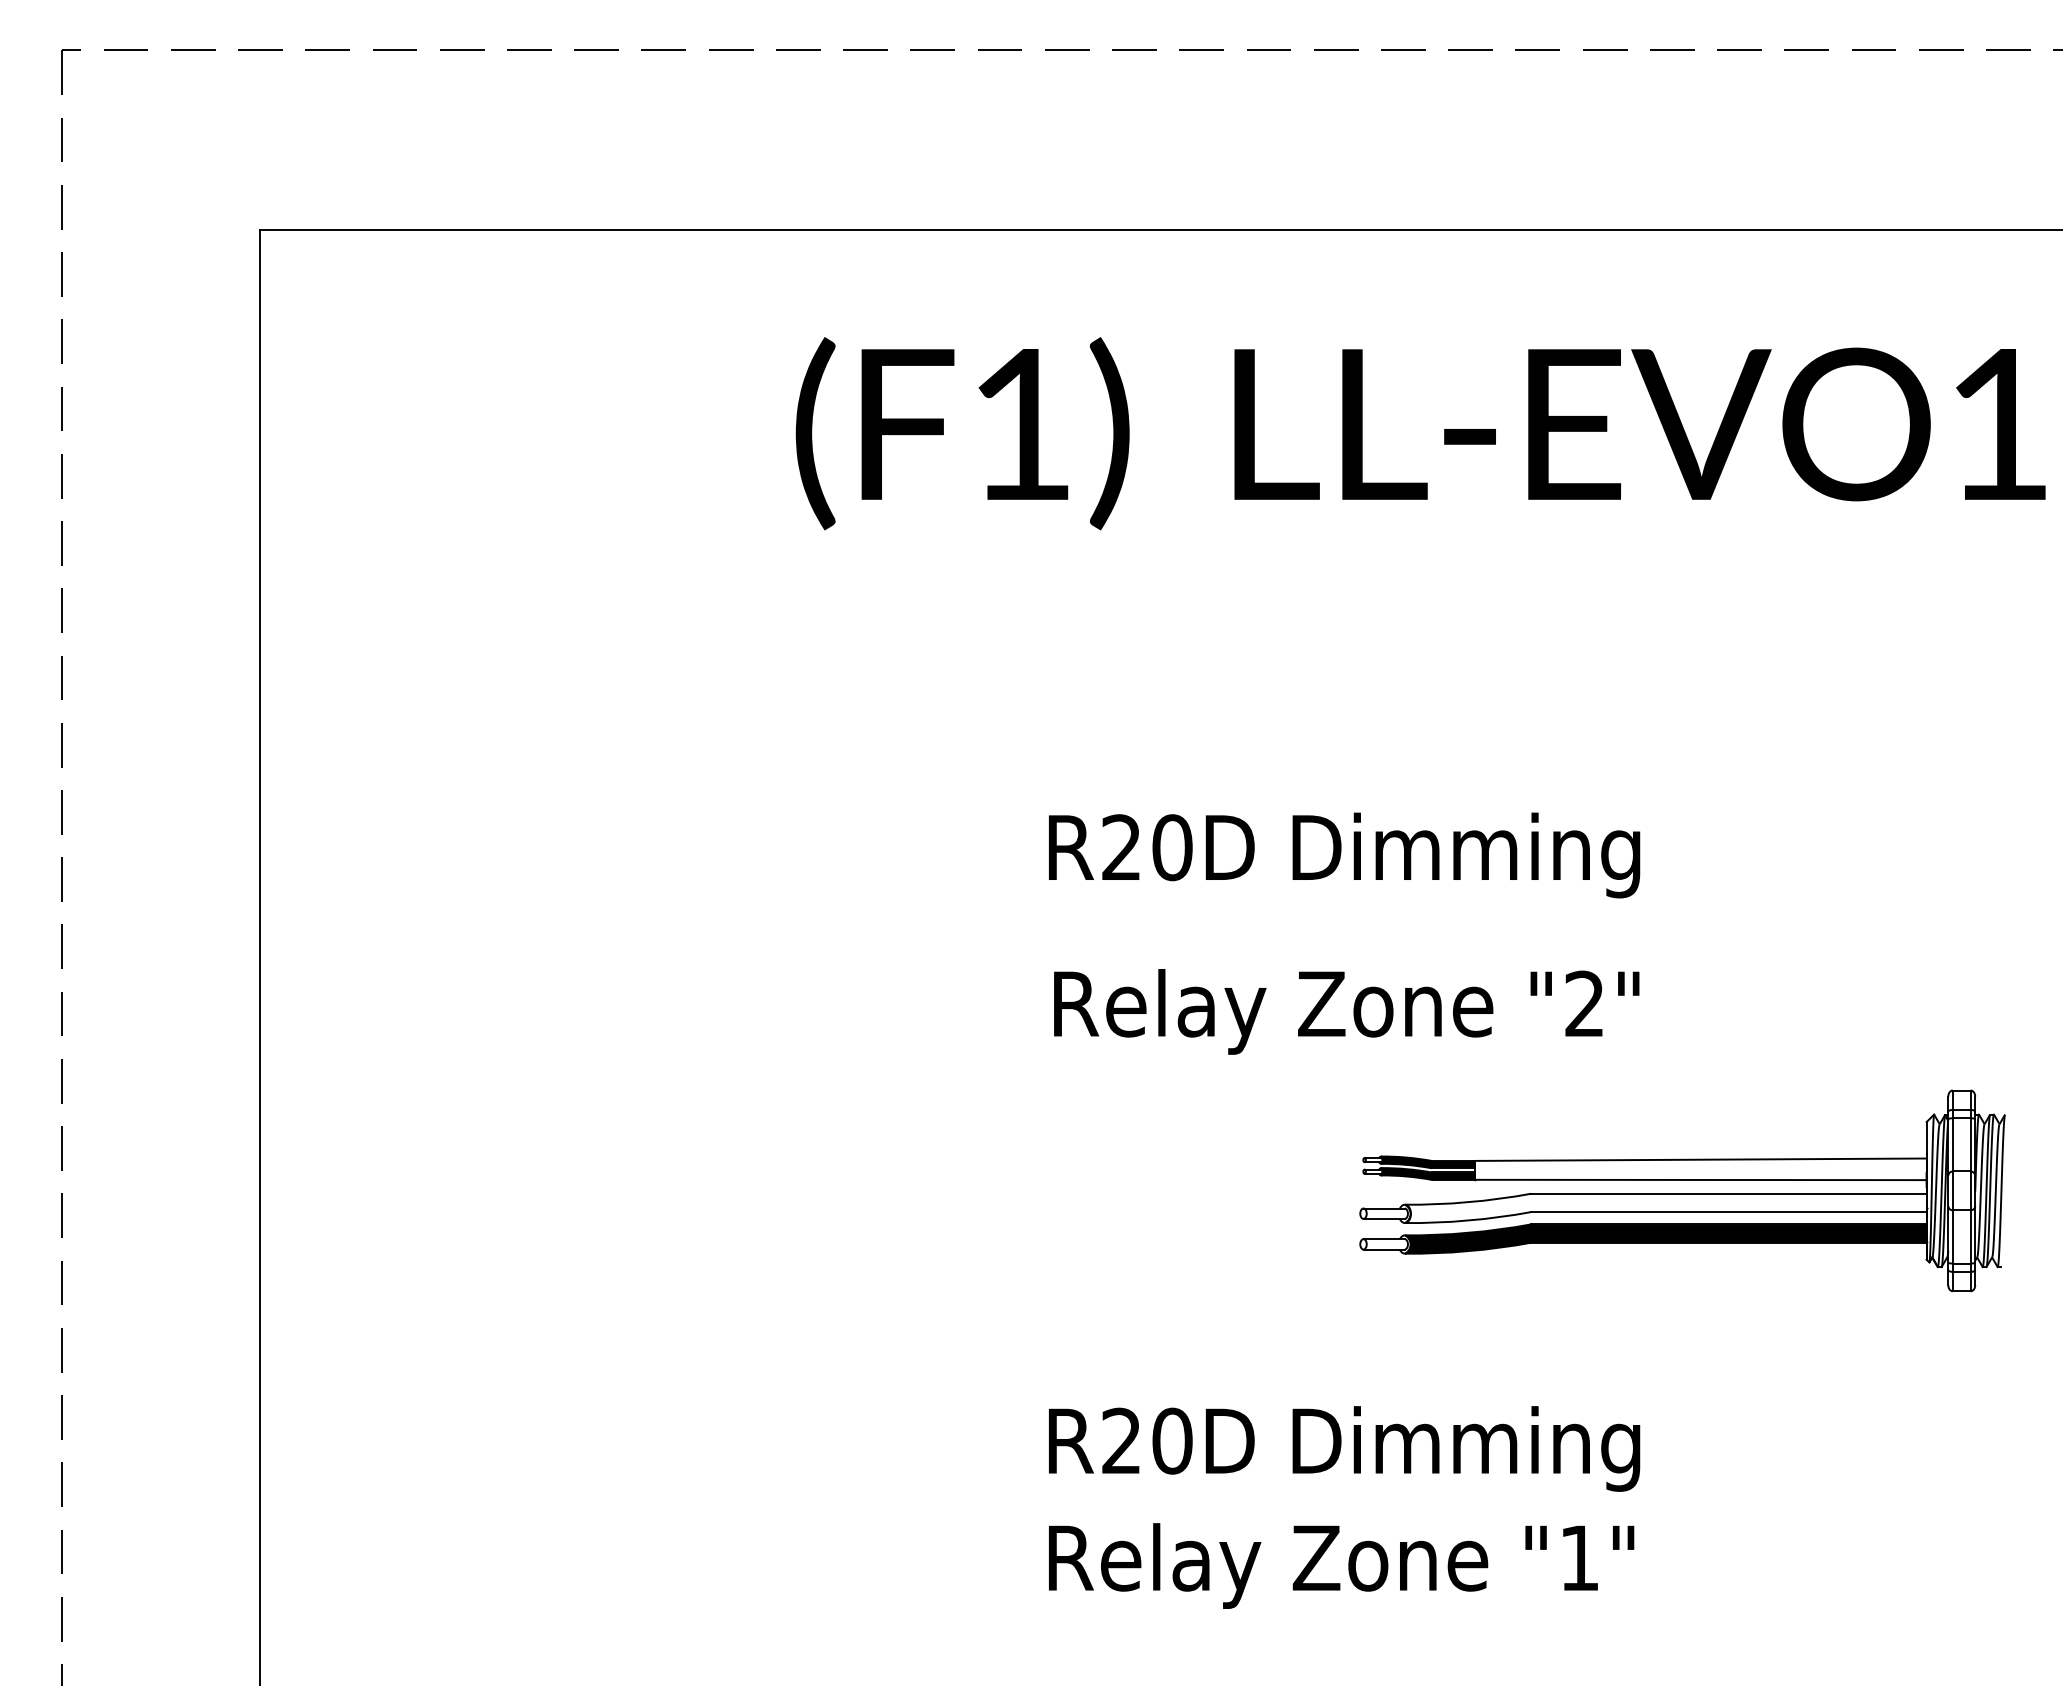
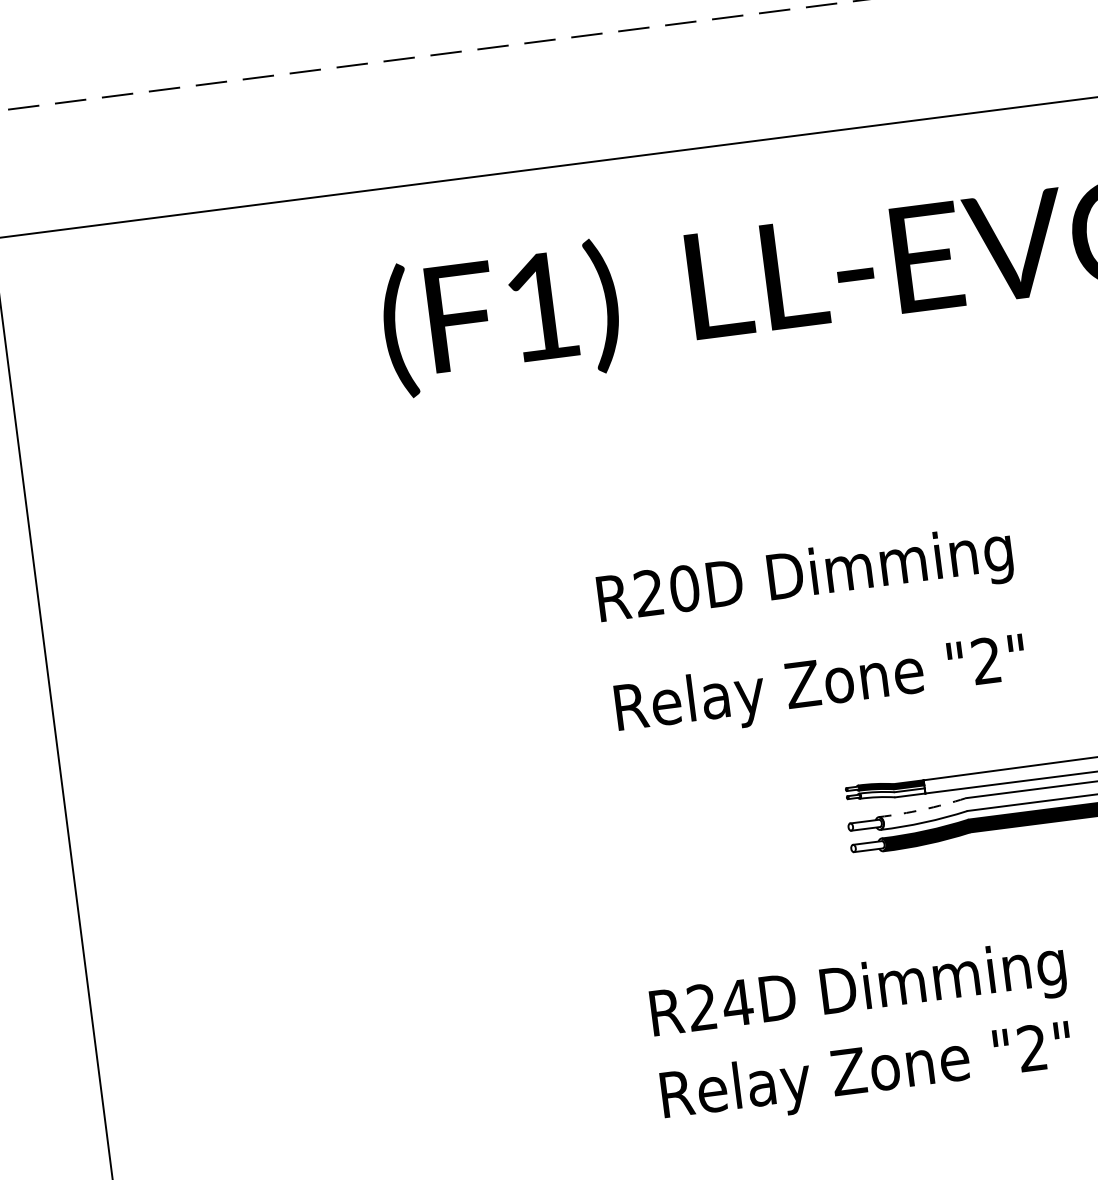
fill: (1427, 1173) -> (891, 793), removed
arc: (1468, 1202) -> (923, 809), solid -> dashed
text: (1172, 1440) -> (737, 1002), R20D -> R24D
text: (1578, 1557) -> (1031, 1047), "1" -> "2"

